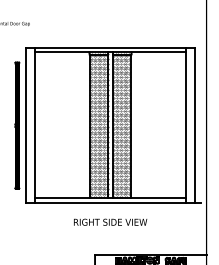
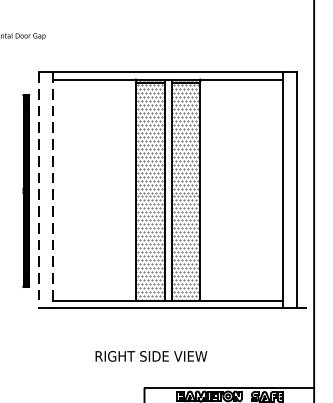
line: (25, 125) -> (38, 190), solid -> dashed
line: (35, 125) -> (53, 190), solid -> dashed
text: (110, 221) -> (151, 355), moved

